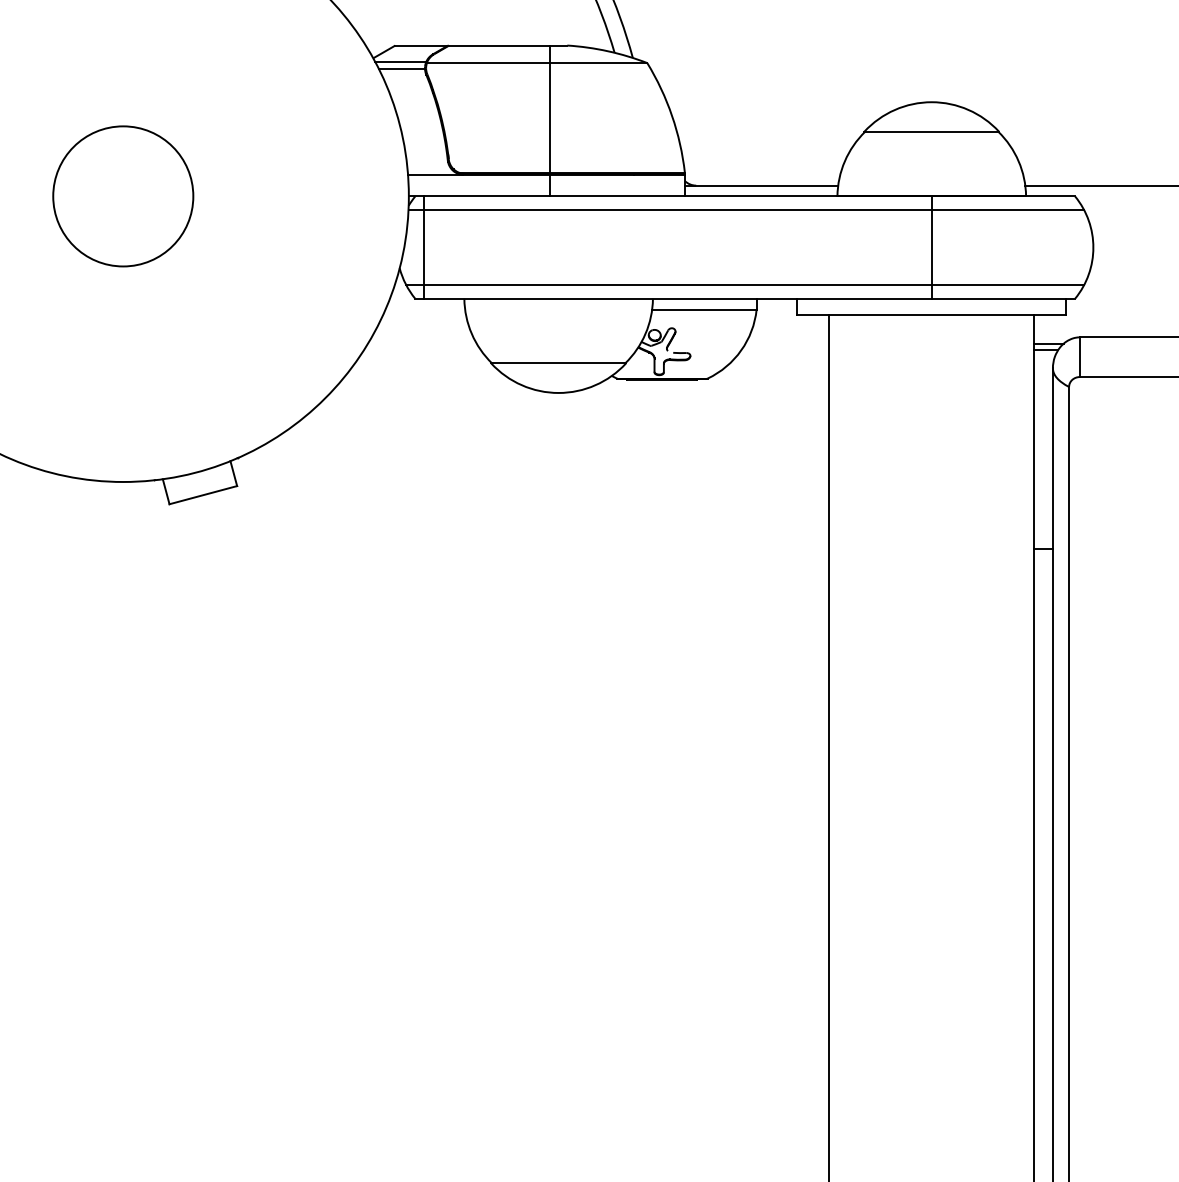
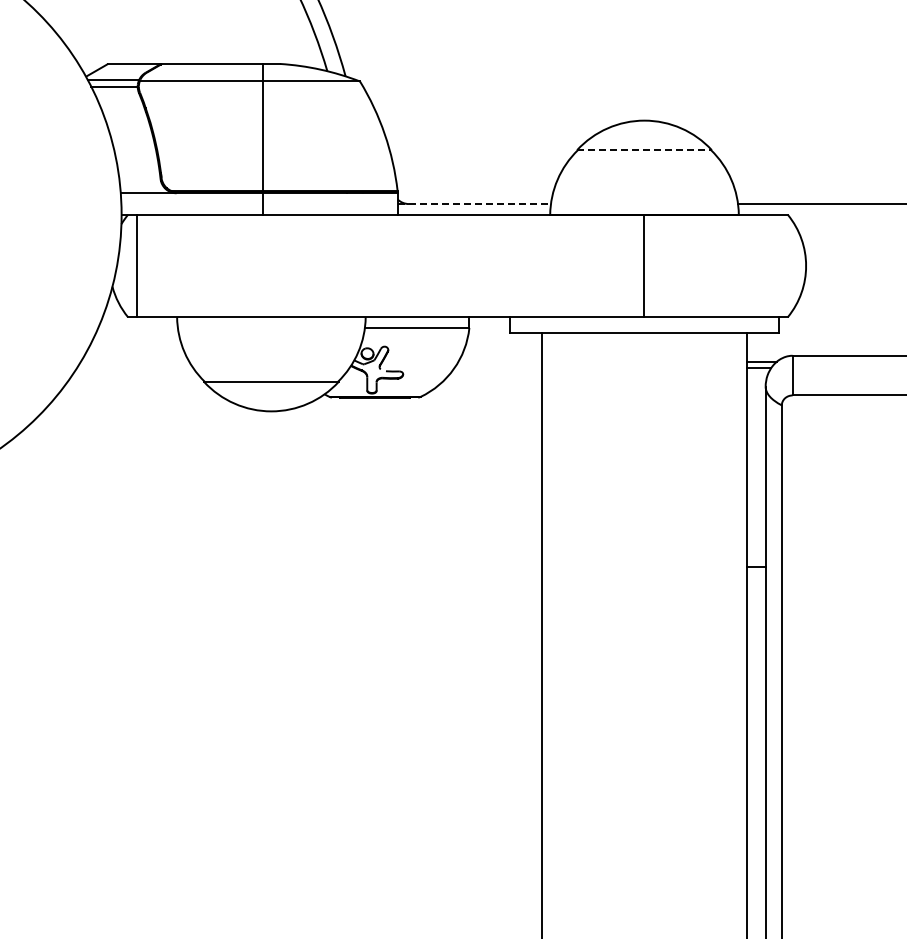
line: (932, 131) -> (645, 149), solid -> dashed
line: (761, 185) -> (474, 203), solid -> dashed
line: (746, 209) -> (459, 227), removed
line: (745, 285) -> (458, 303), removed

